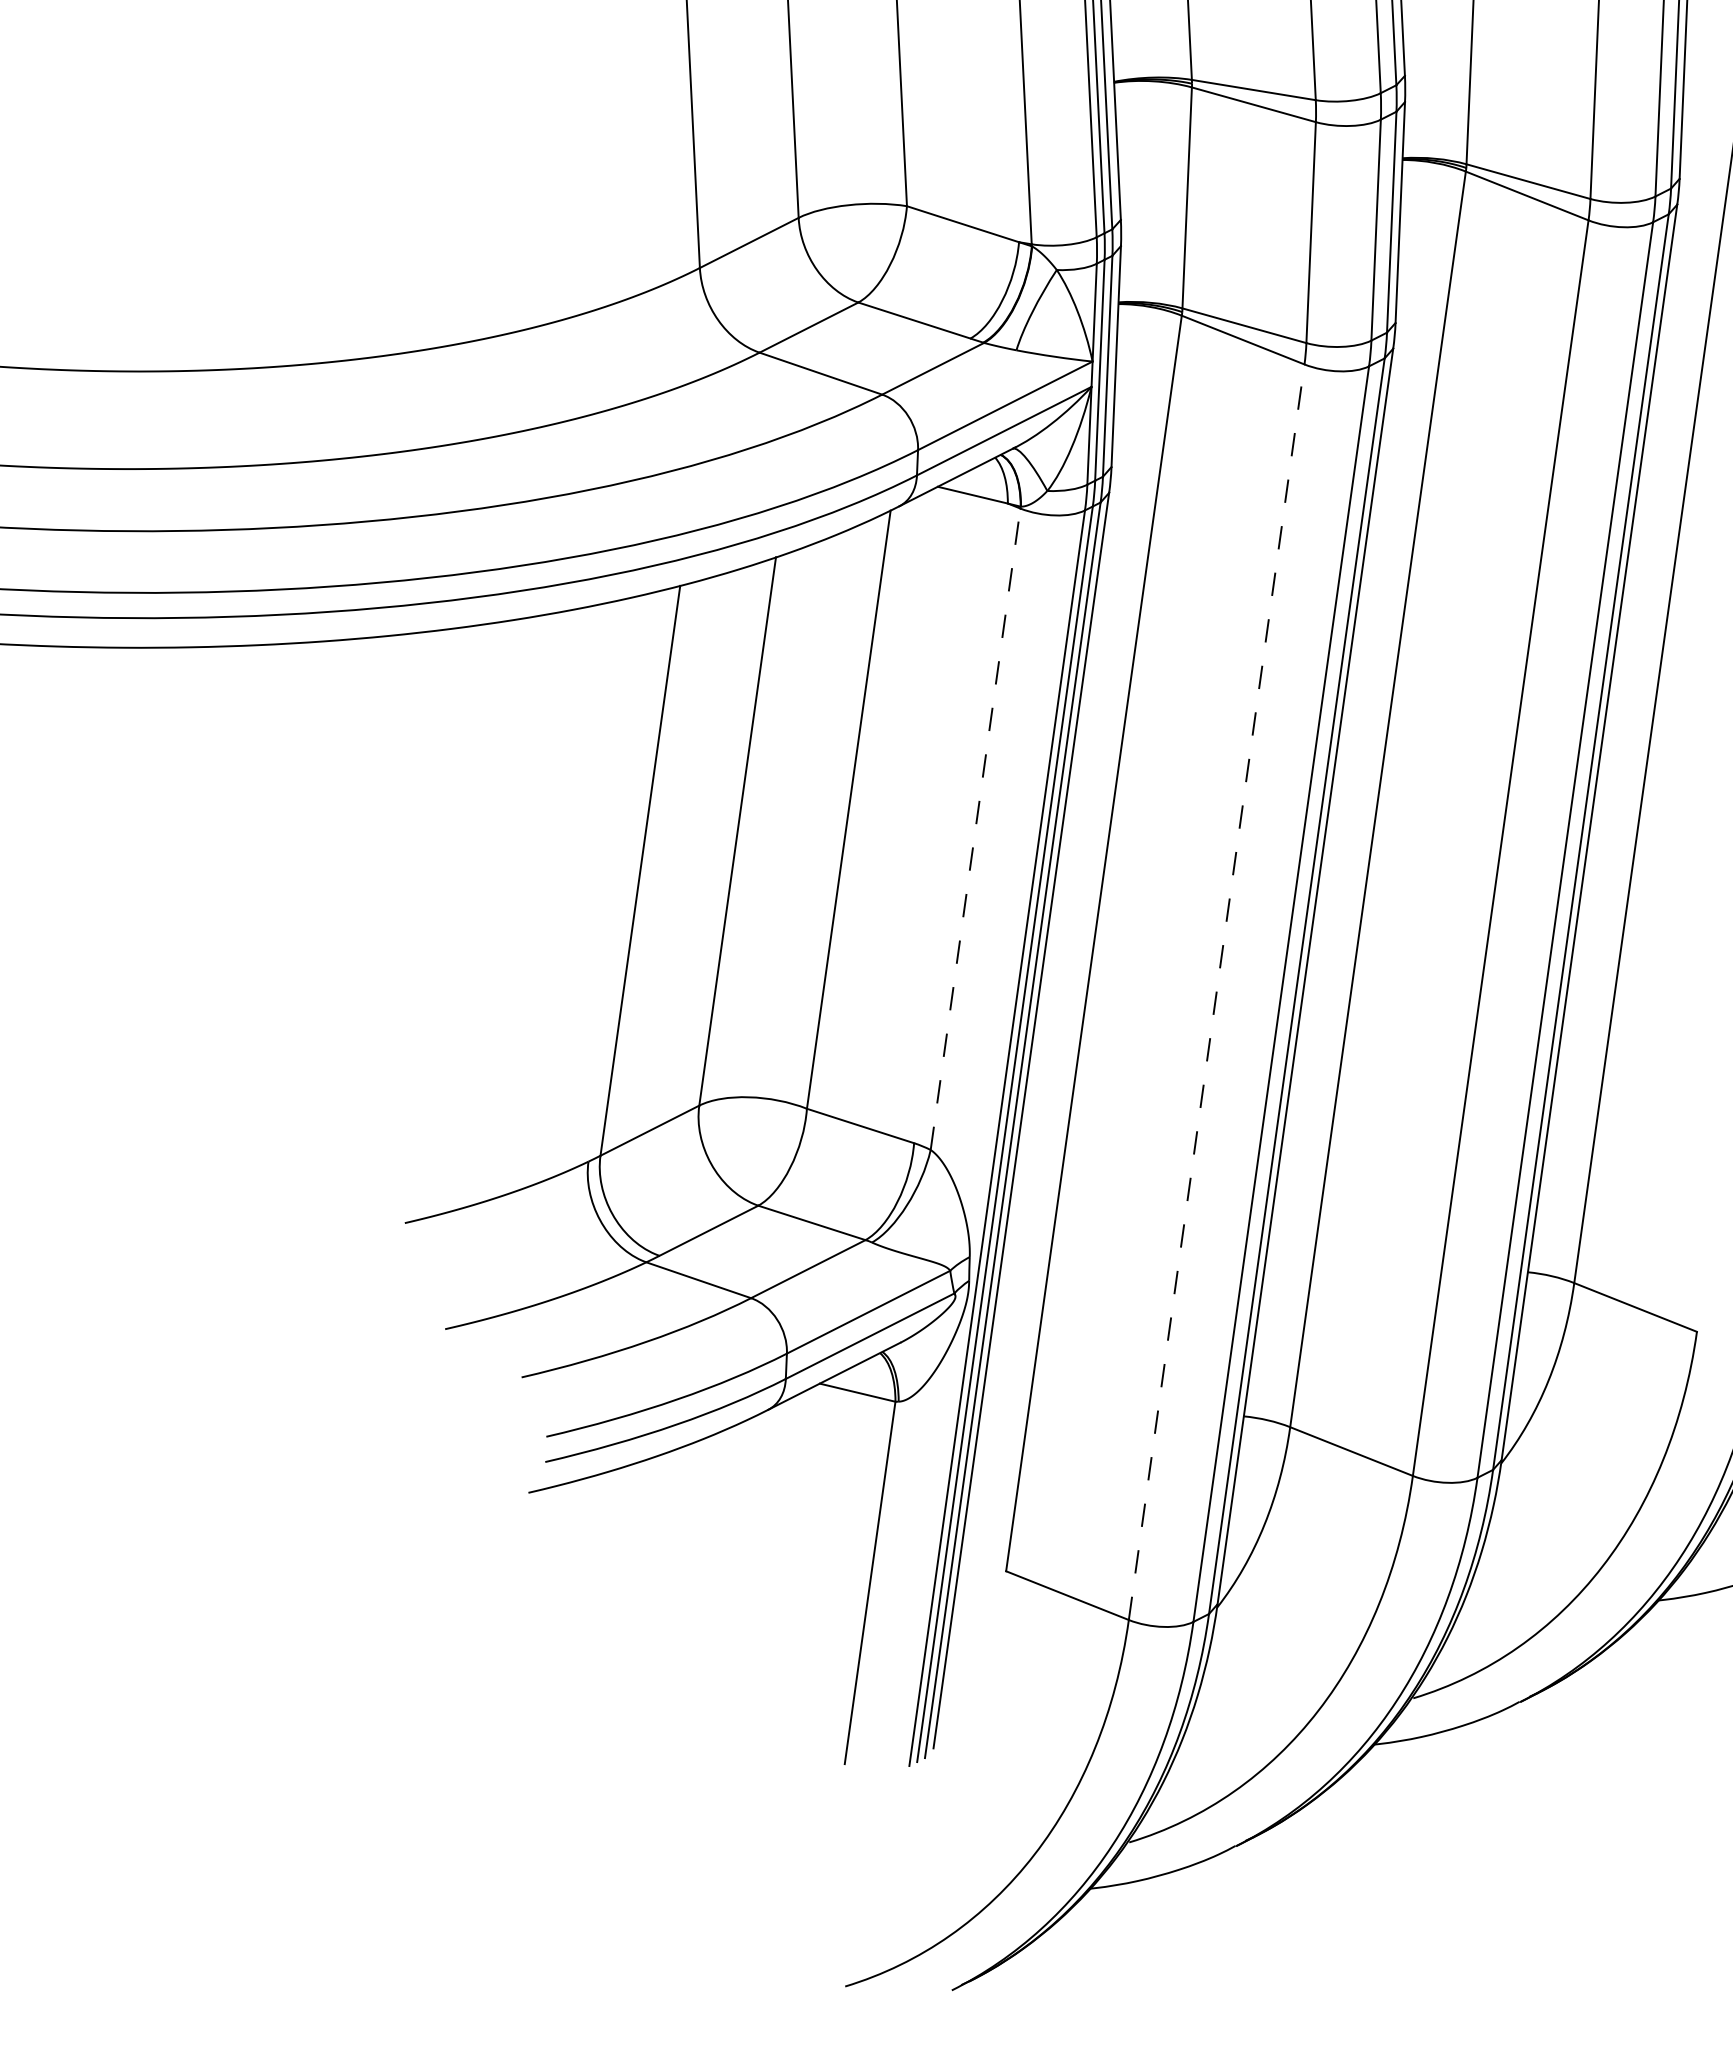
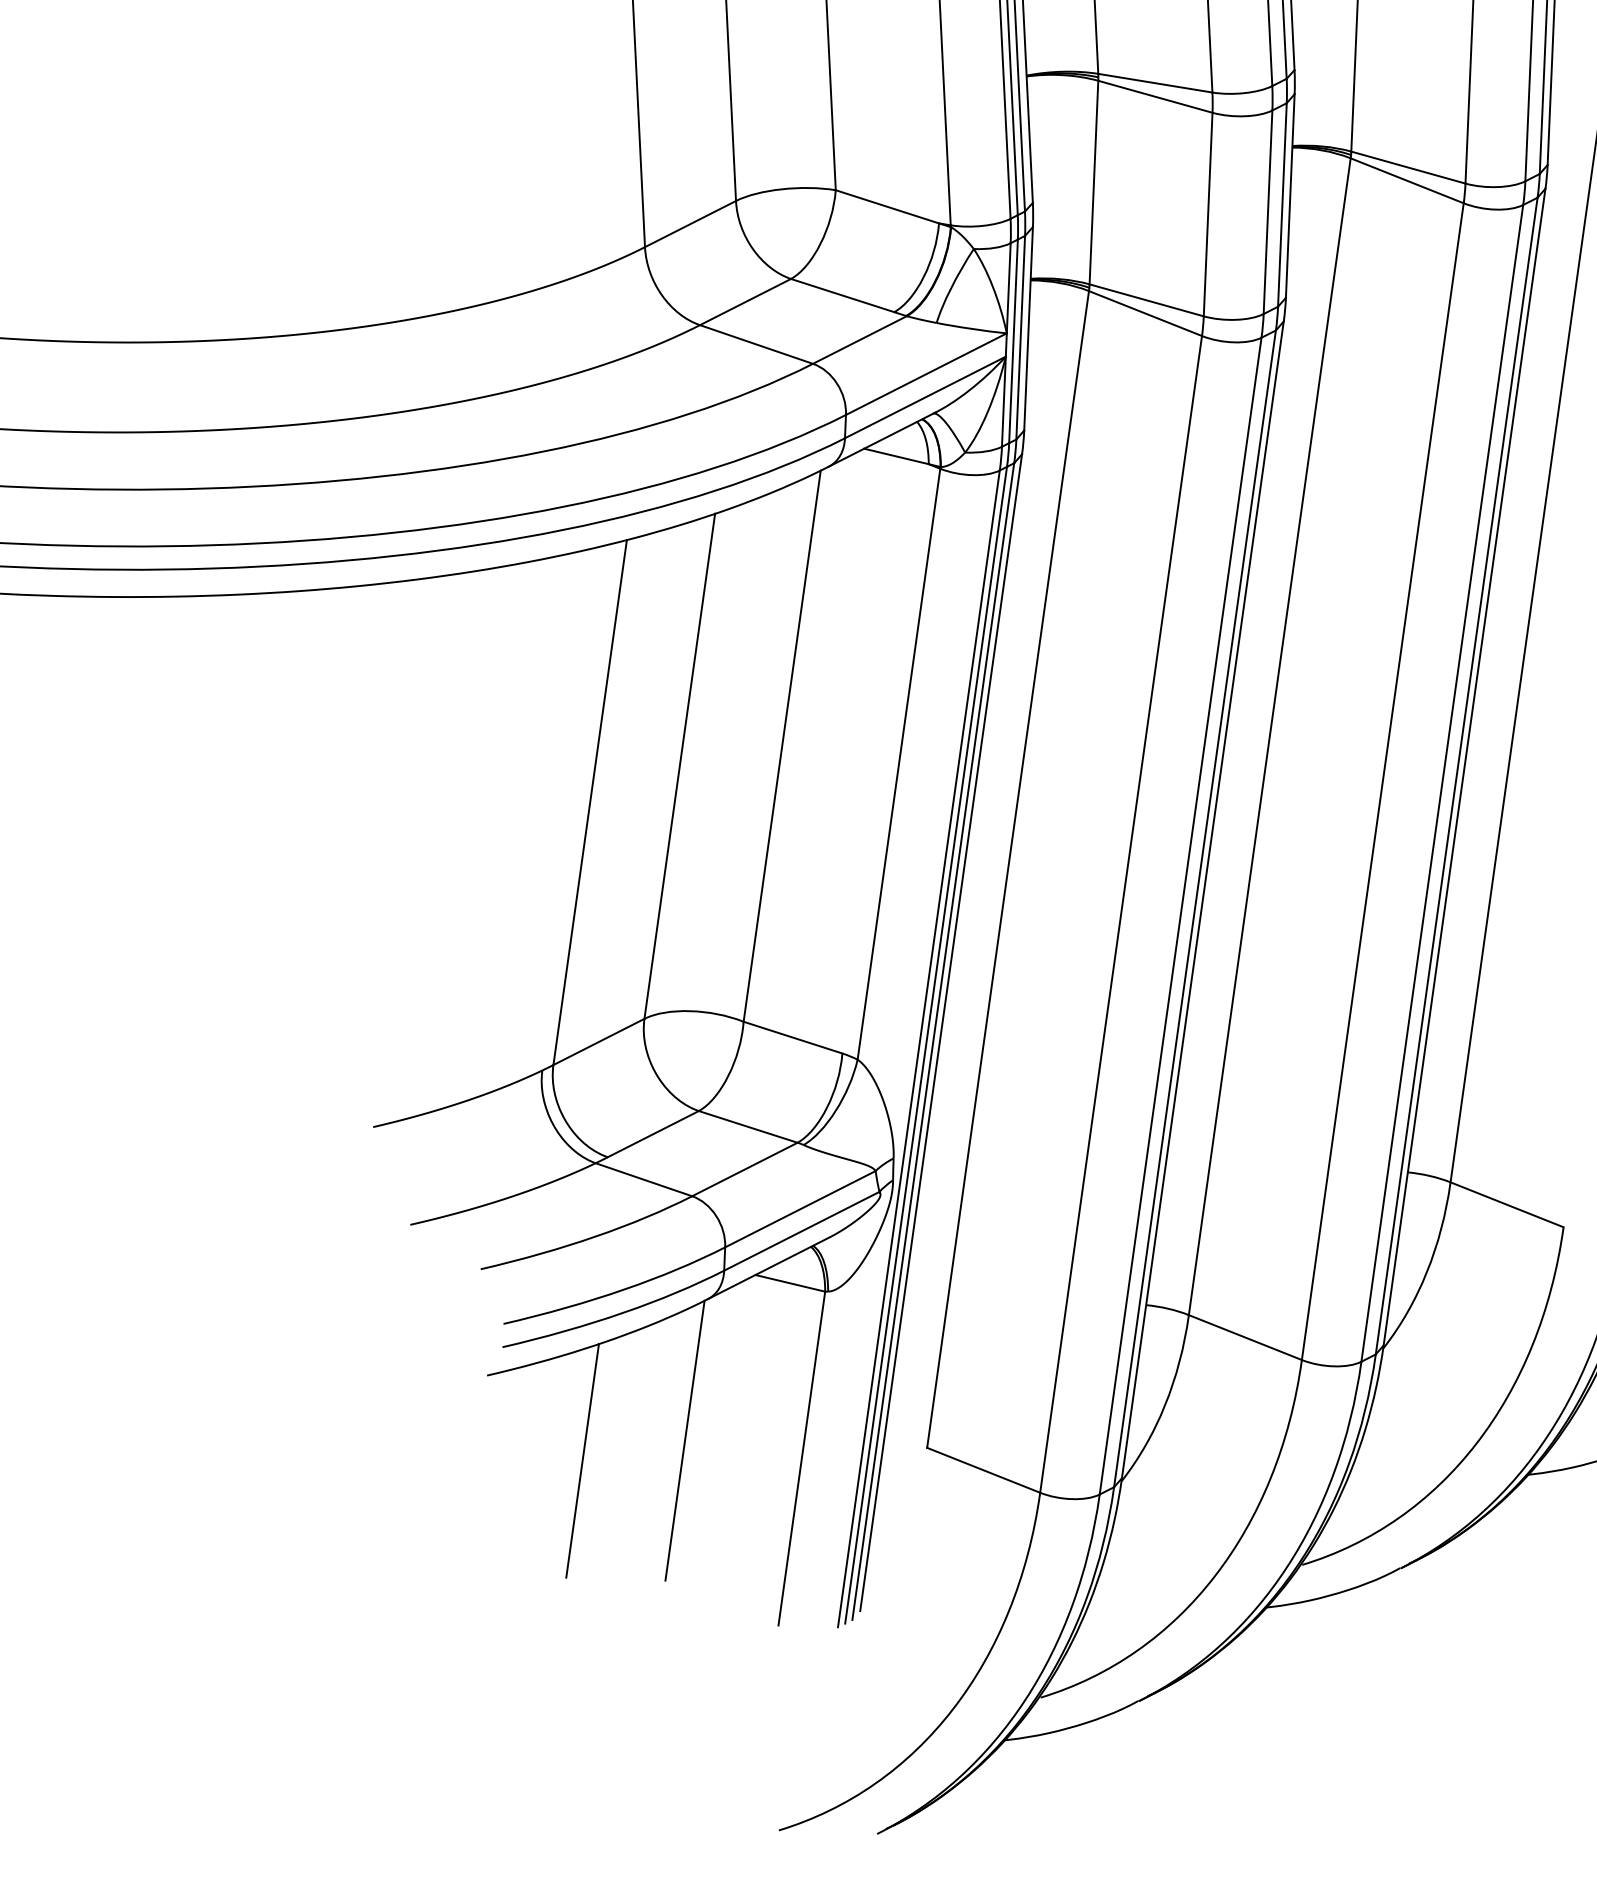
line: (975, 829) -> (898, 764), dashed -> solid
line: (1216, 992) -> (1120, 914), dashed -> solid
line: (743, 1563) -> (685, 1440), added
line: (631, 1585) -> (581, 1460), added

